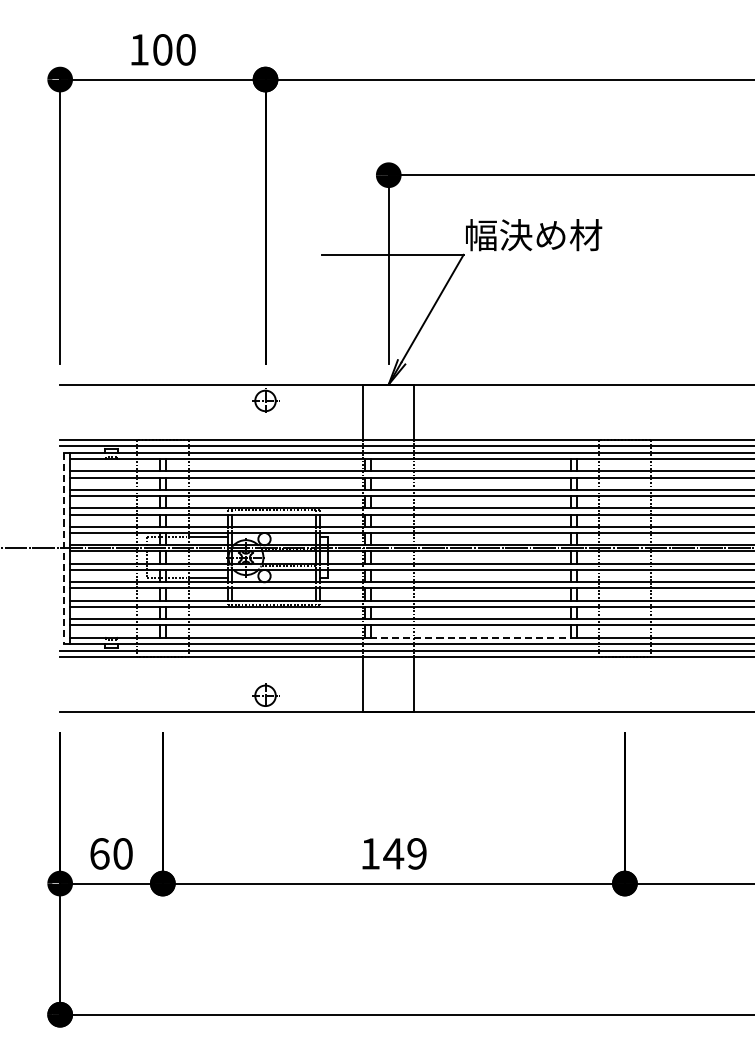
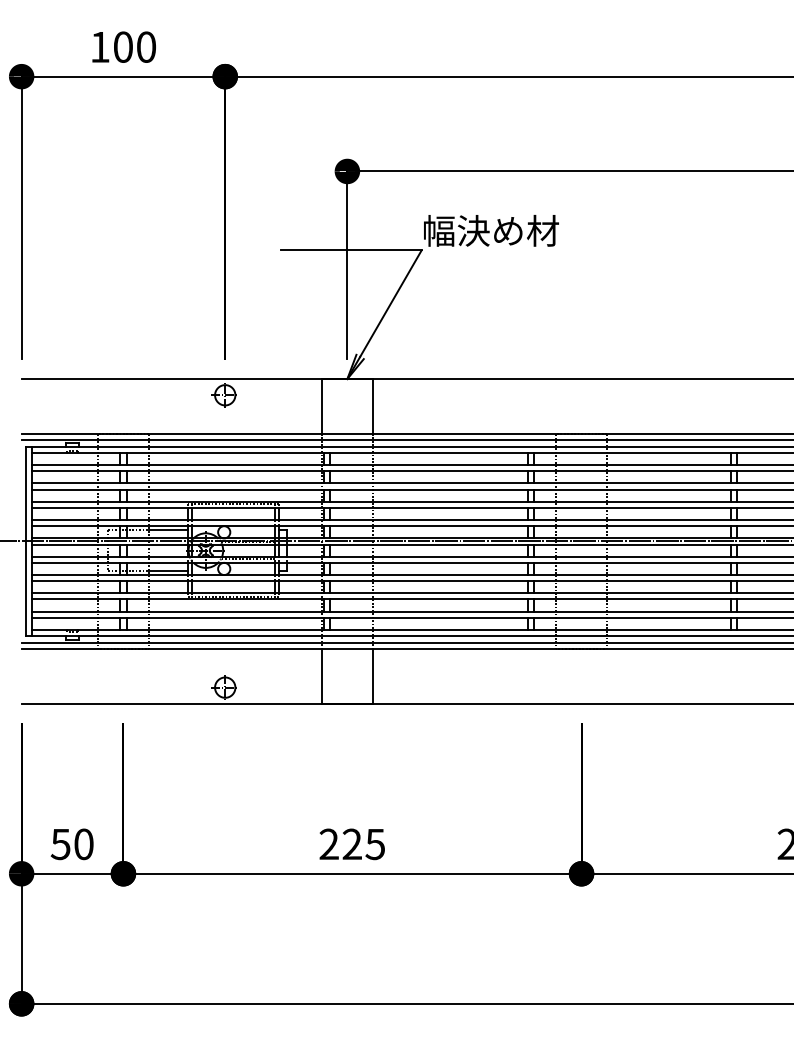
line: (64, 548) -> (25, 541), dashed -> solid
line: (473, 638) -> (431, 630), dashed -> solid
text: (99, 854) -> (60, 844), 60 -> 50
text: (392, 854) -> (351, 844), 149 -> 225

